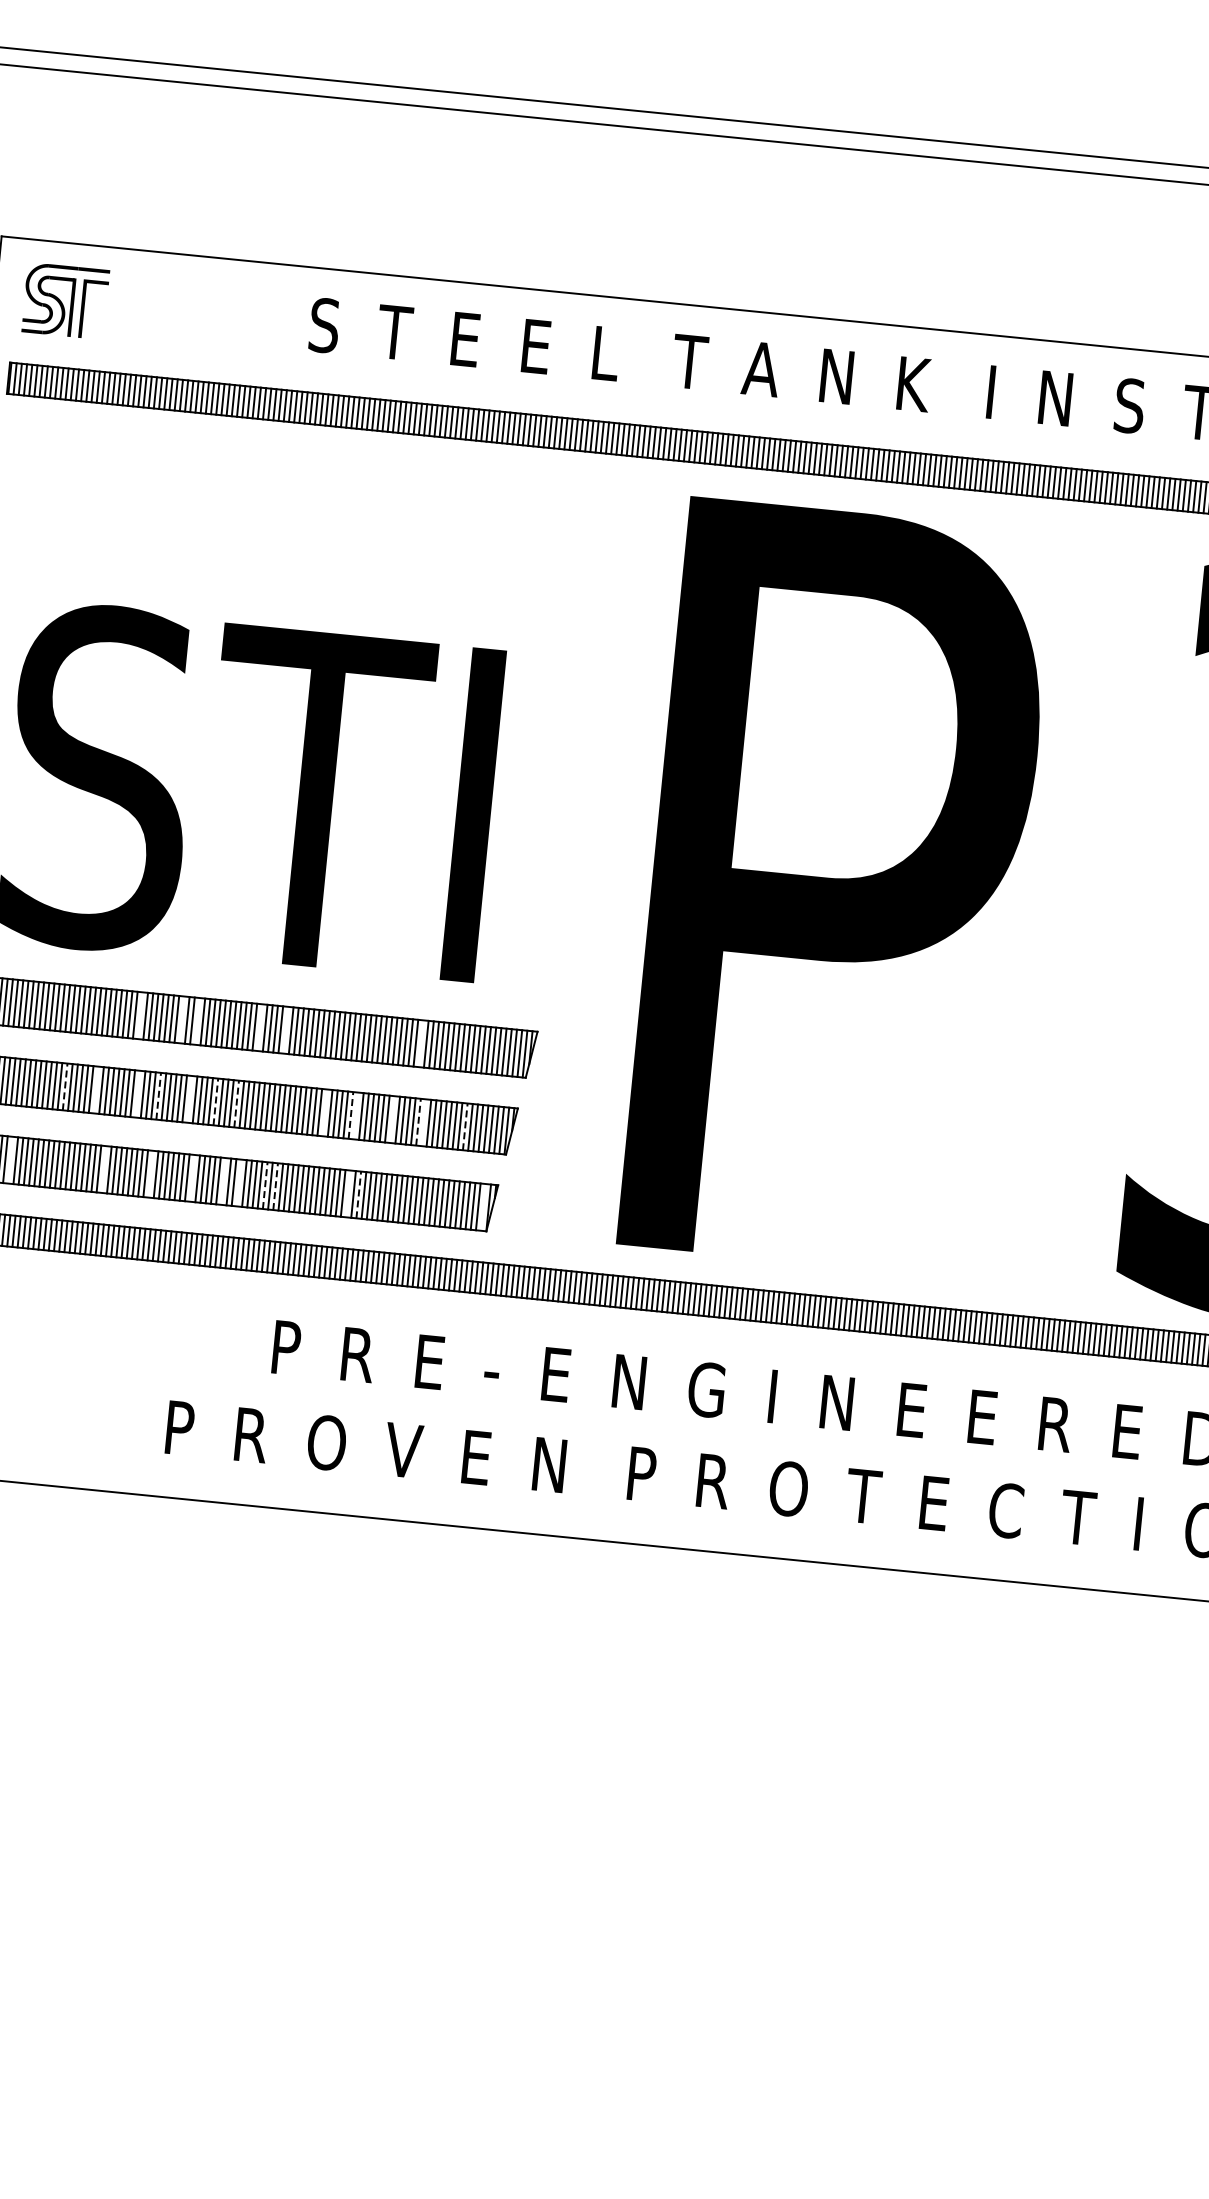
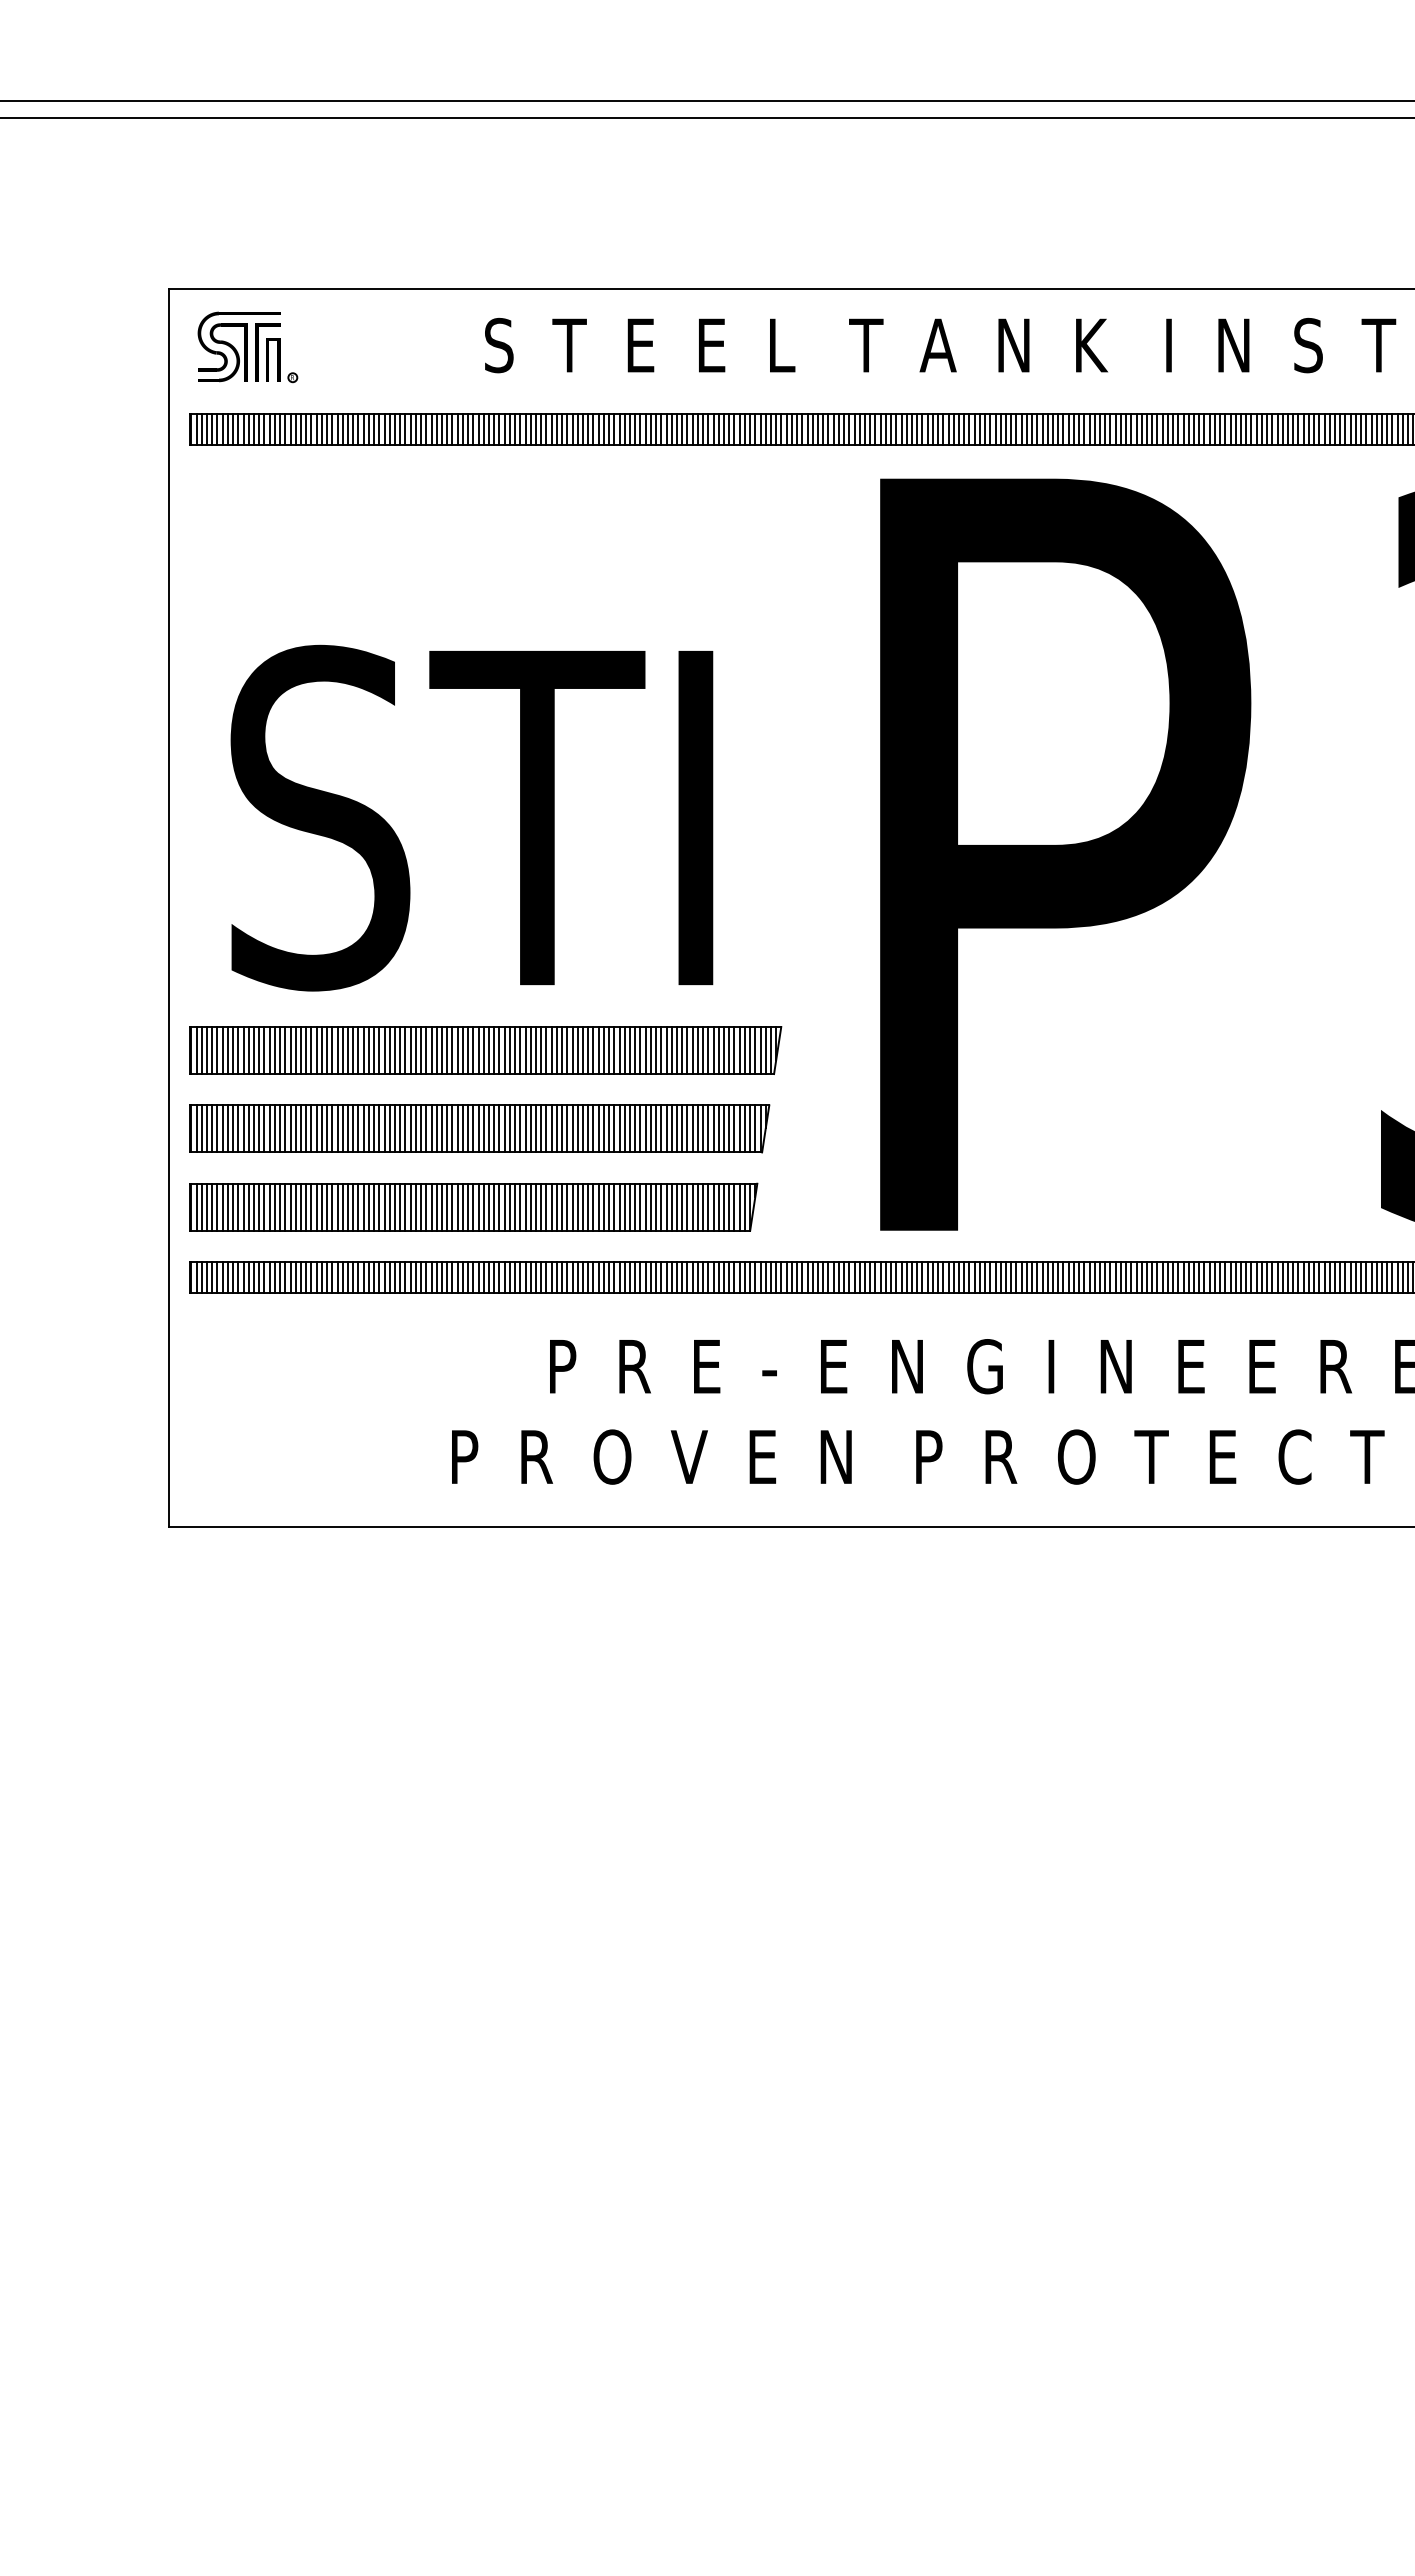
part: (107, 318) -> (282, 360), added
line: (140, 1015) -> (384, 1050), added
line: (182, 1019) -> (426, 1050), added
line: (198, 1021) -> (442, 1050), added
line: (259, 1027) -> (504, 1050), added
line: (285, 1030) -> (530, 1050), added
line: (421, 1043) -> (666, 1050), added
line: (65, 1086) -> (316, 1128), dashed -> solid
line: (96, 1089) -> (348, 1128), added
line: (137, 1093) -> (389, 1128), added
line: (158, 1095) -> (410, 1128), dashed -> solid
line: (190, 1099) -> (442, 1128), added
line: (216, 1101) -> (468, 1128), dashed -> solid
line: (237, 1103) -> (489, 1128), dashed -> solid
line: (324, 1112) -> (577, 1128), added
line: (350, 1115) -> (603, 1128), dashed -> solid
line: (356, 1115) -> (609, 1128), added
line: (392, 1119) -> (645, 1128), added
line: (418, 1121) -> (671, 1128), dashed -> solid
line: (424, 1122) -> (677, 1128), added
line: (465, 1126) -> (718, 1128), dashed -> solid
line: (10, 1159) -> (269, 1206), added
line: (104, 1168) -> (363, 1206), added
line: (150, 1173) -> (410, 1206), added
line: (192, 1177) -> (452, 1206), added
line: (223, 1180) -> (483, 1206), added
line: (239, 1182) -> (499, 1206), added
line: (265, 1185) -> (525, 1207), dashed -> solid
line: (276, 1186) -> (536, 1207), dashed -> solid
line: (348, 1193) -> (609, 1206), added
line: (358, 1195) -> (619, 1207), dashed -> solid
line: (483, 1206) -> (744, 1206), added

